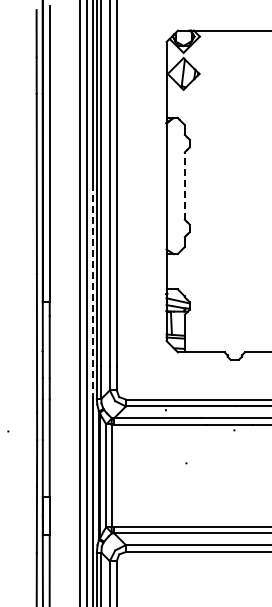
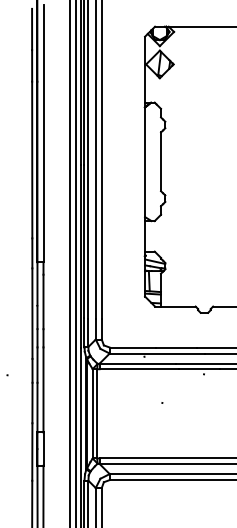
line: (184, 186) -> (160, 162), dashed -> solid
line: (92, 294) -> (80, 256), dashed -> solid

